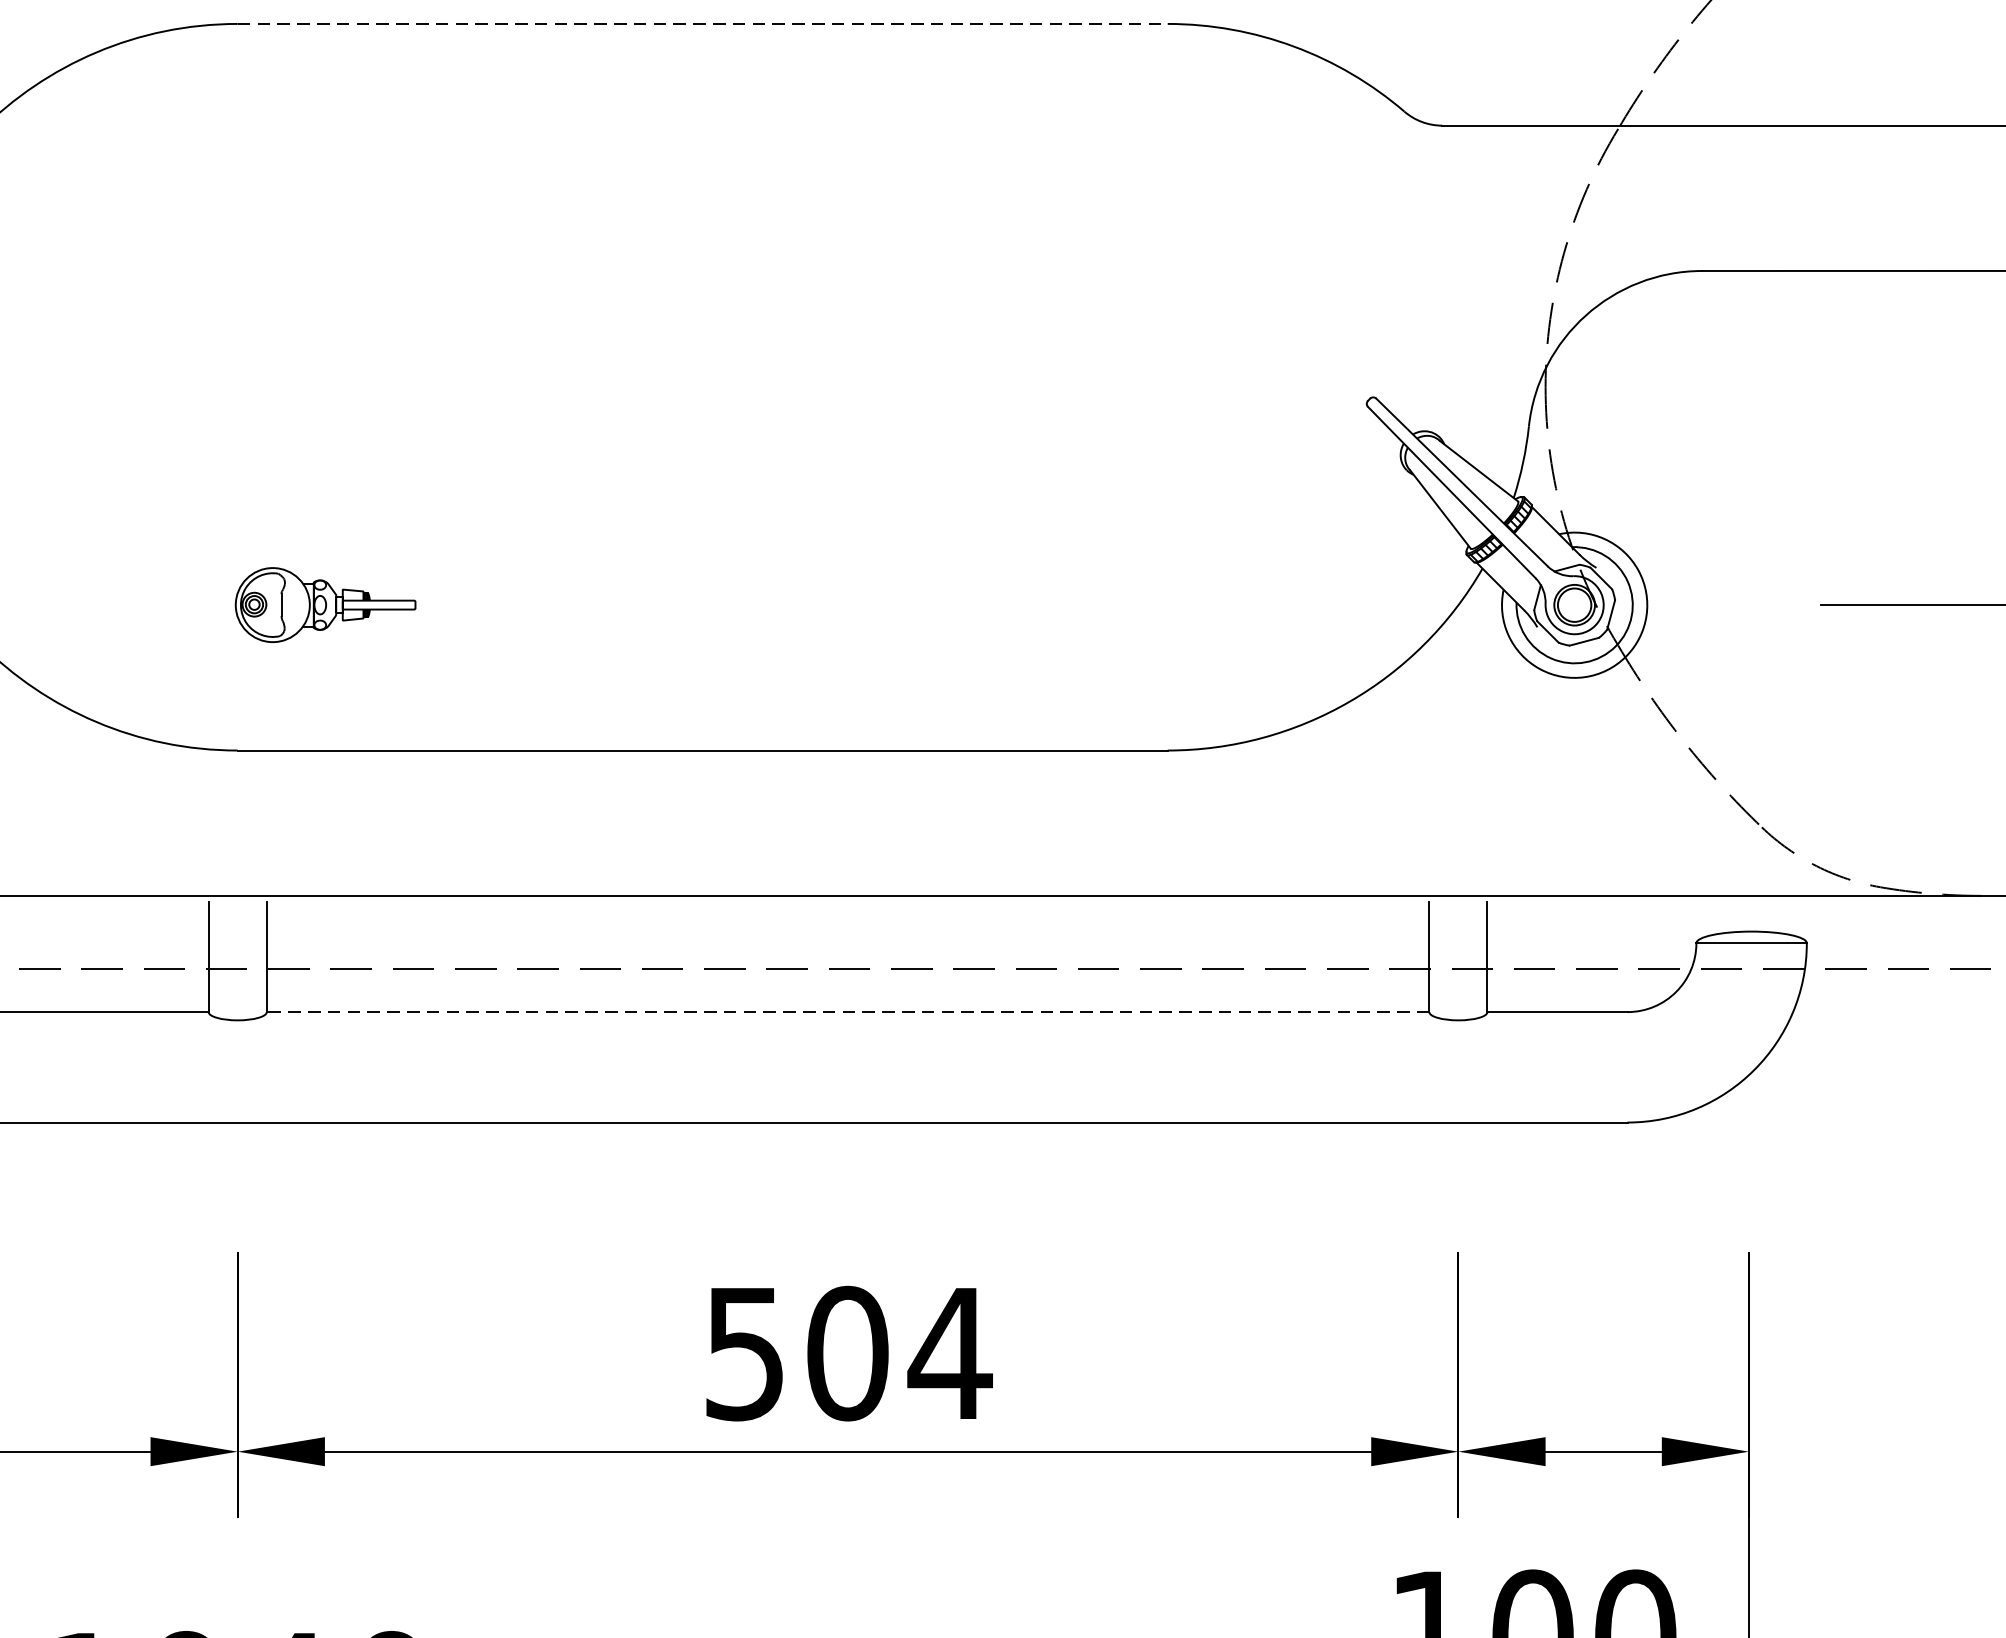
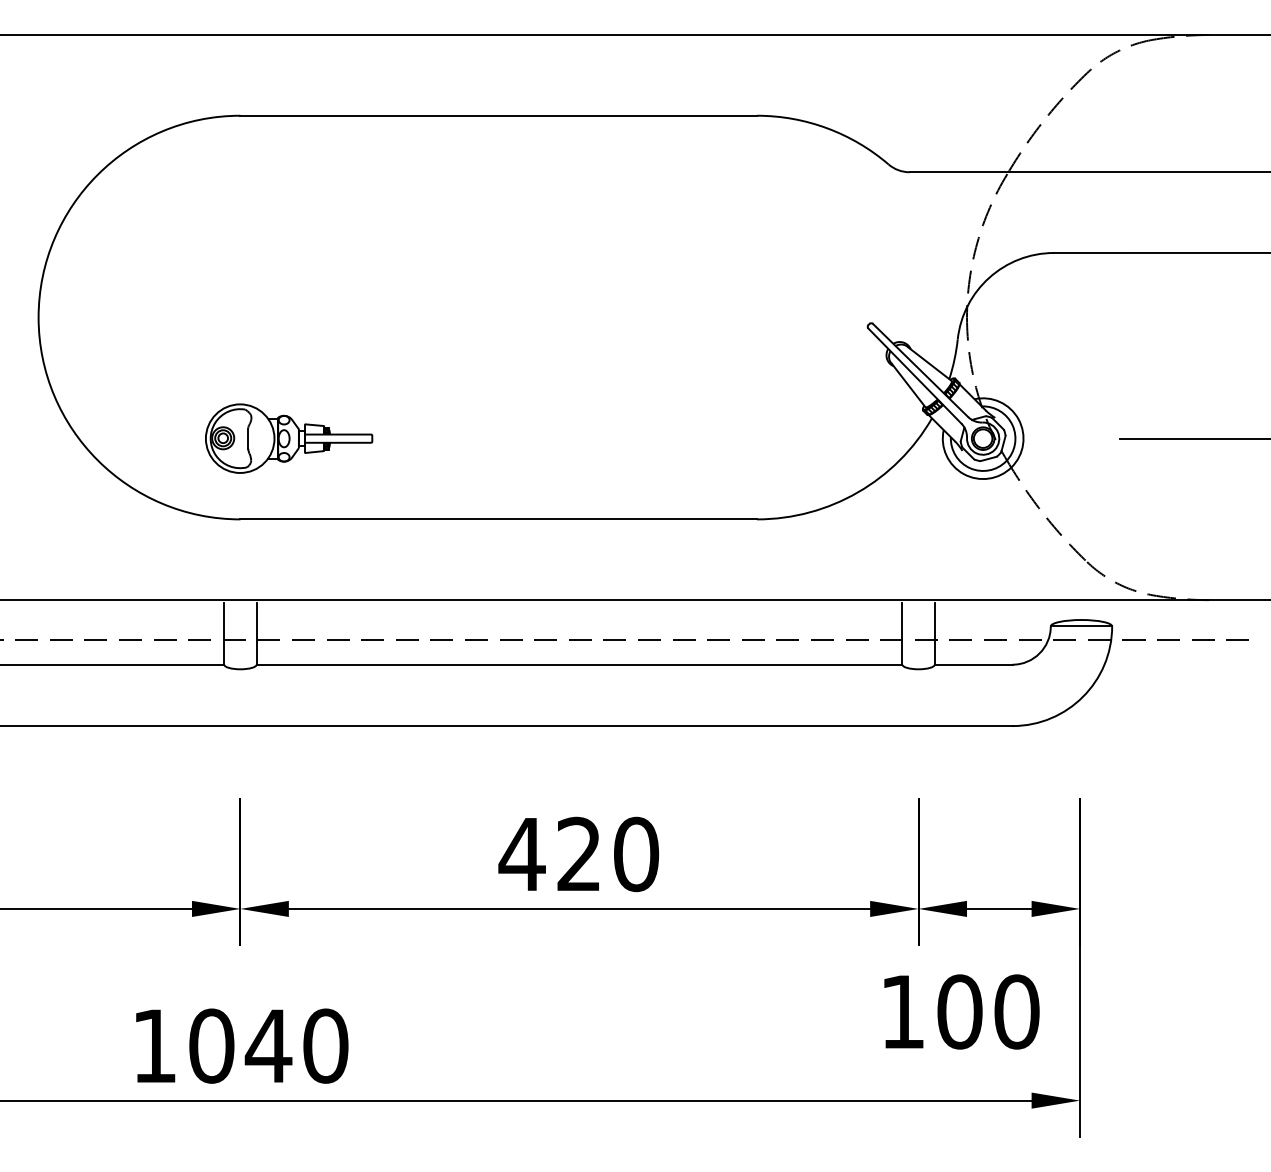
line: (704, 23) -> (499, 115), dashed -> solid
part: (326, 604) -> (289, 438), size x1.67
line: (848, 1011) -> (579, 664), dashed -> solid
text: (846, 1353) -> (578, 854), 504 -> 420

